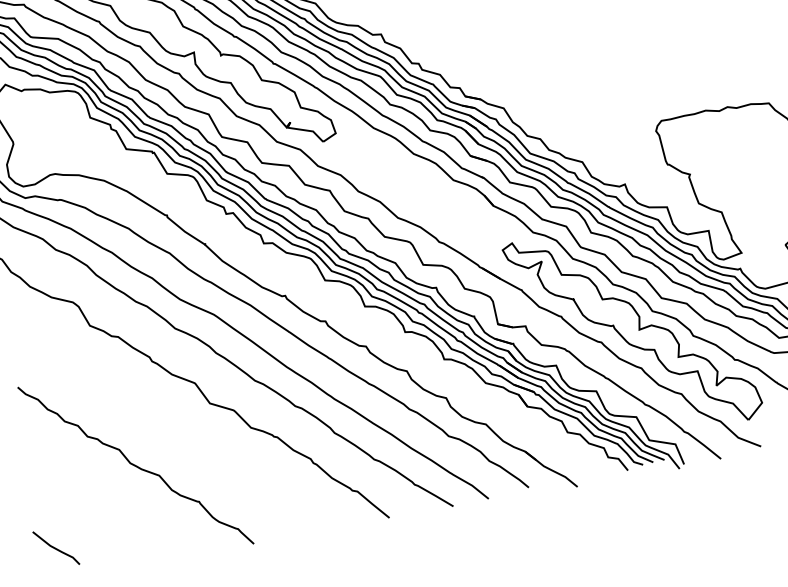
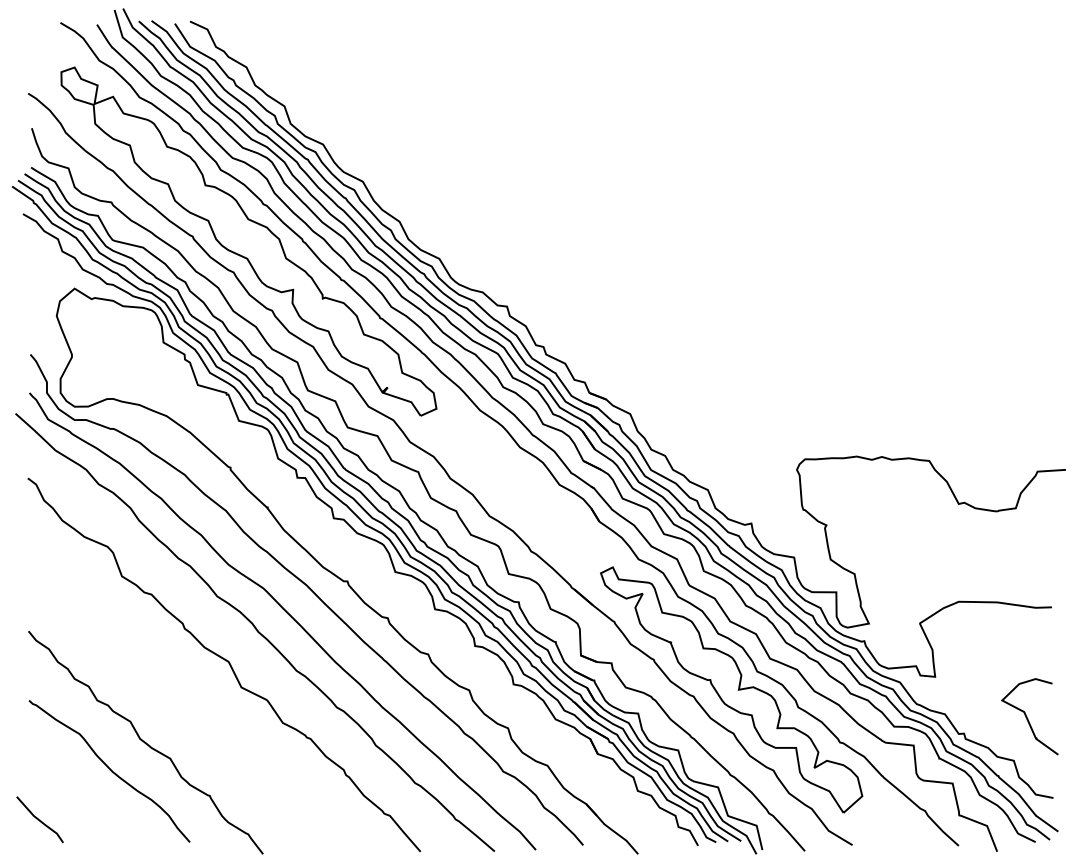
curve: (109, 495) -> (110, 770), added

